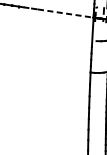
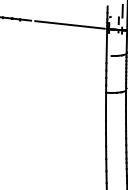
line: (64, 13) -> (73, 25), dashed -> solid

